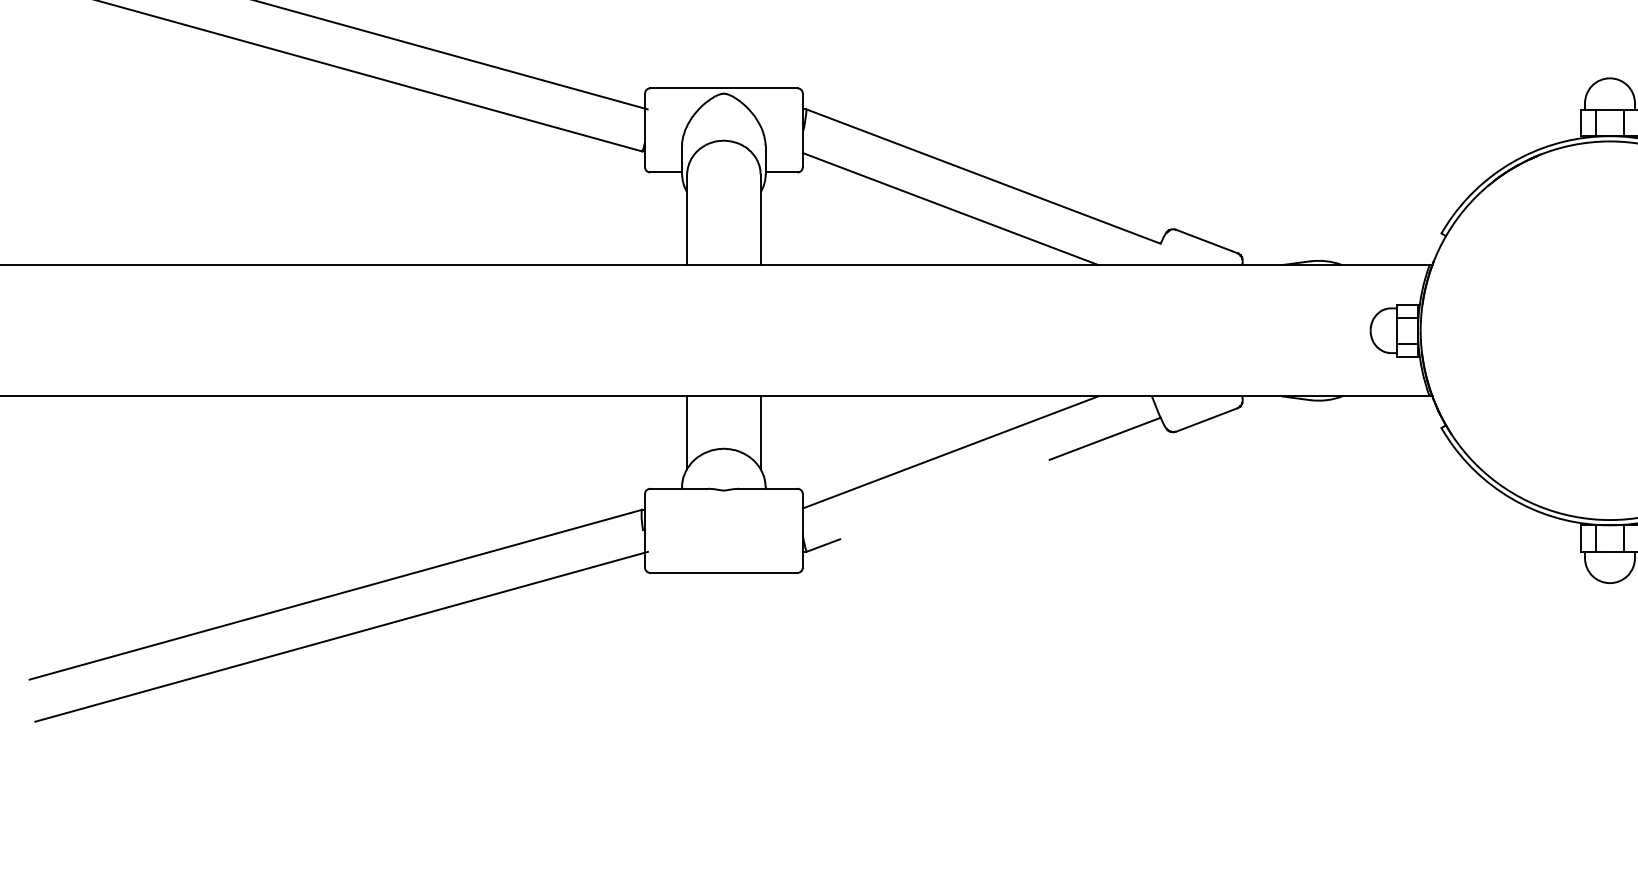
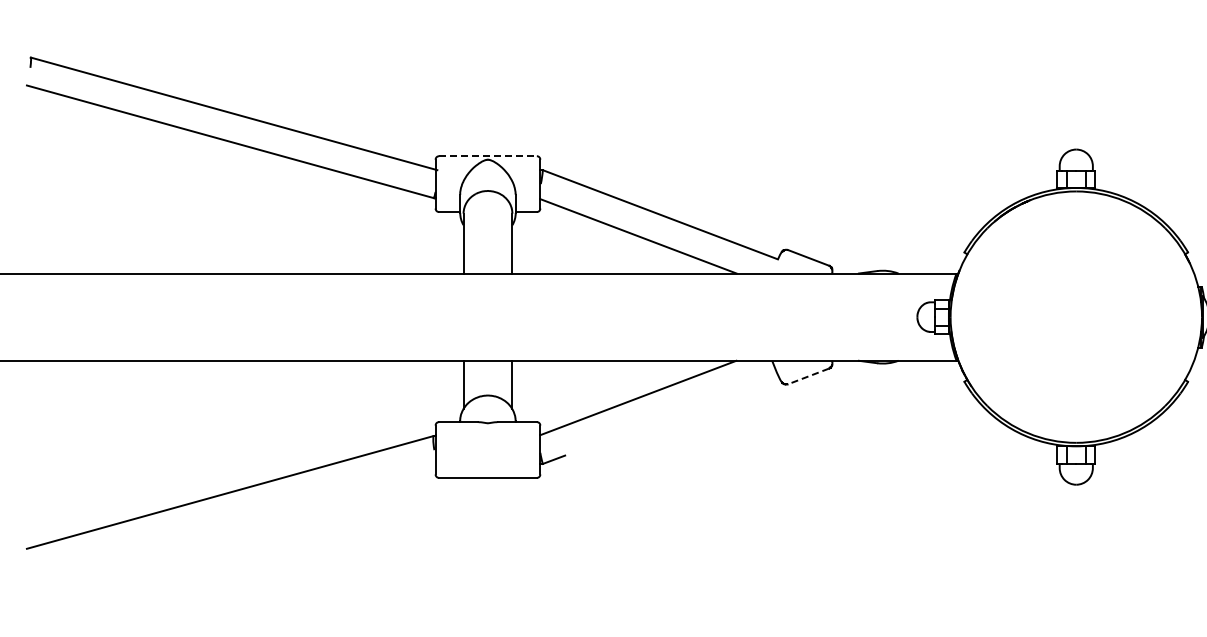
line: (723, 88) -> (487, 156), solid -> dashed
line: (1206, 420) -> (808, 376), solid -> dashed
line: (1104, 438) -> (740, 388), removed
line: (340, 635) -> (233, 519), removed

